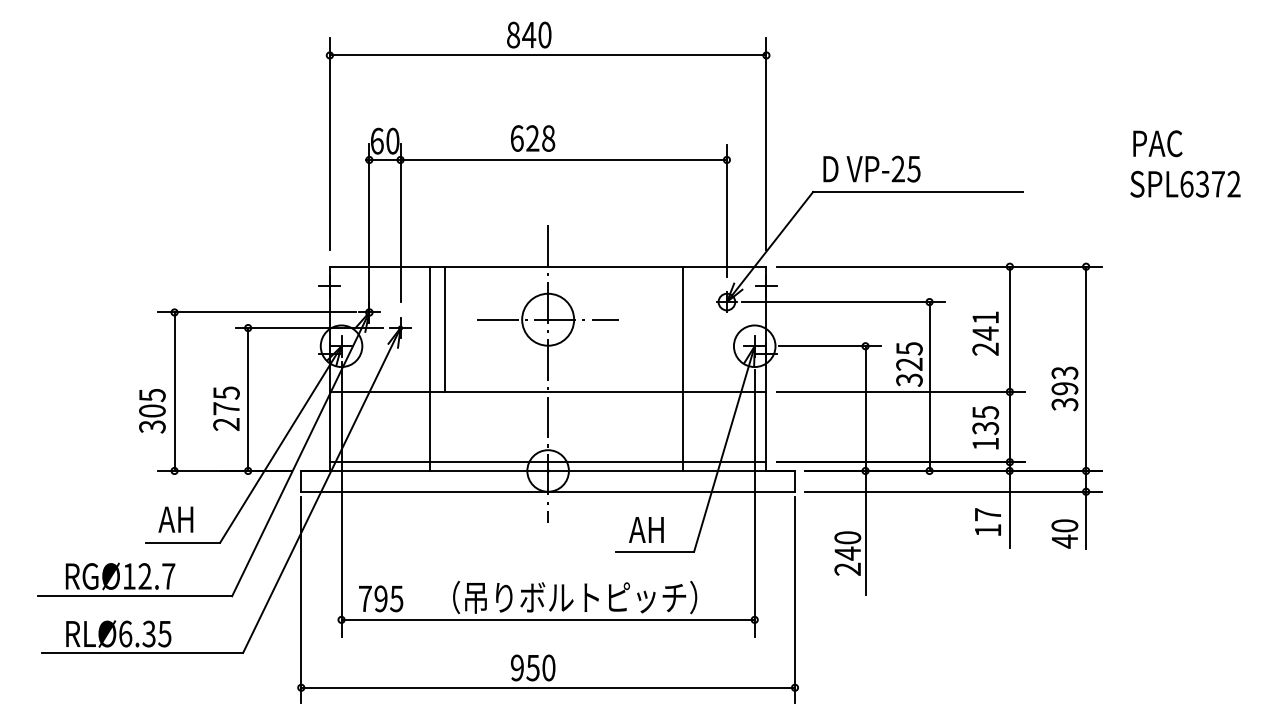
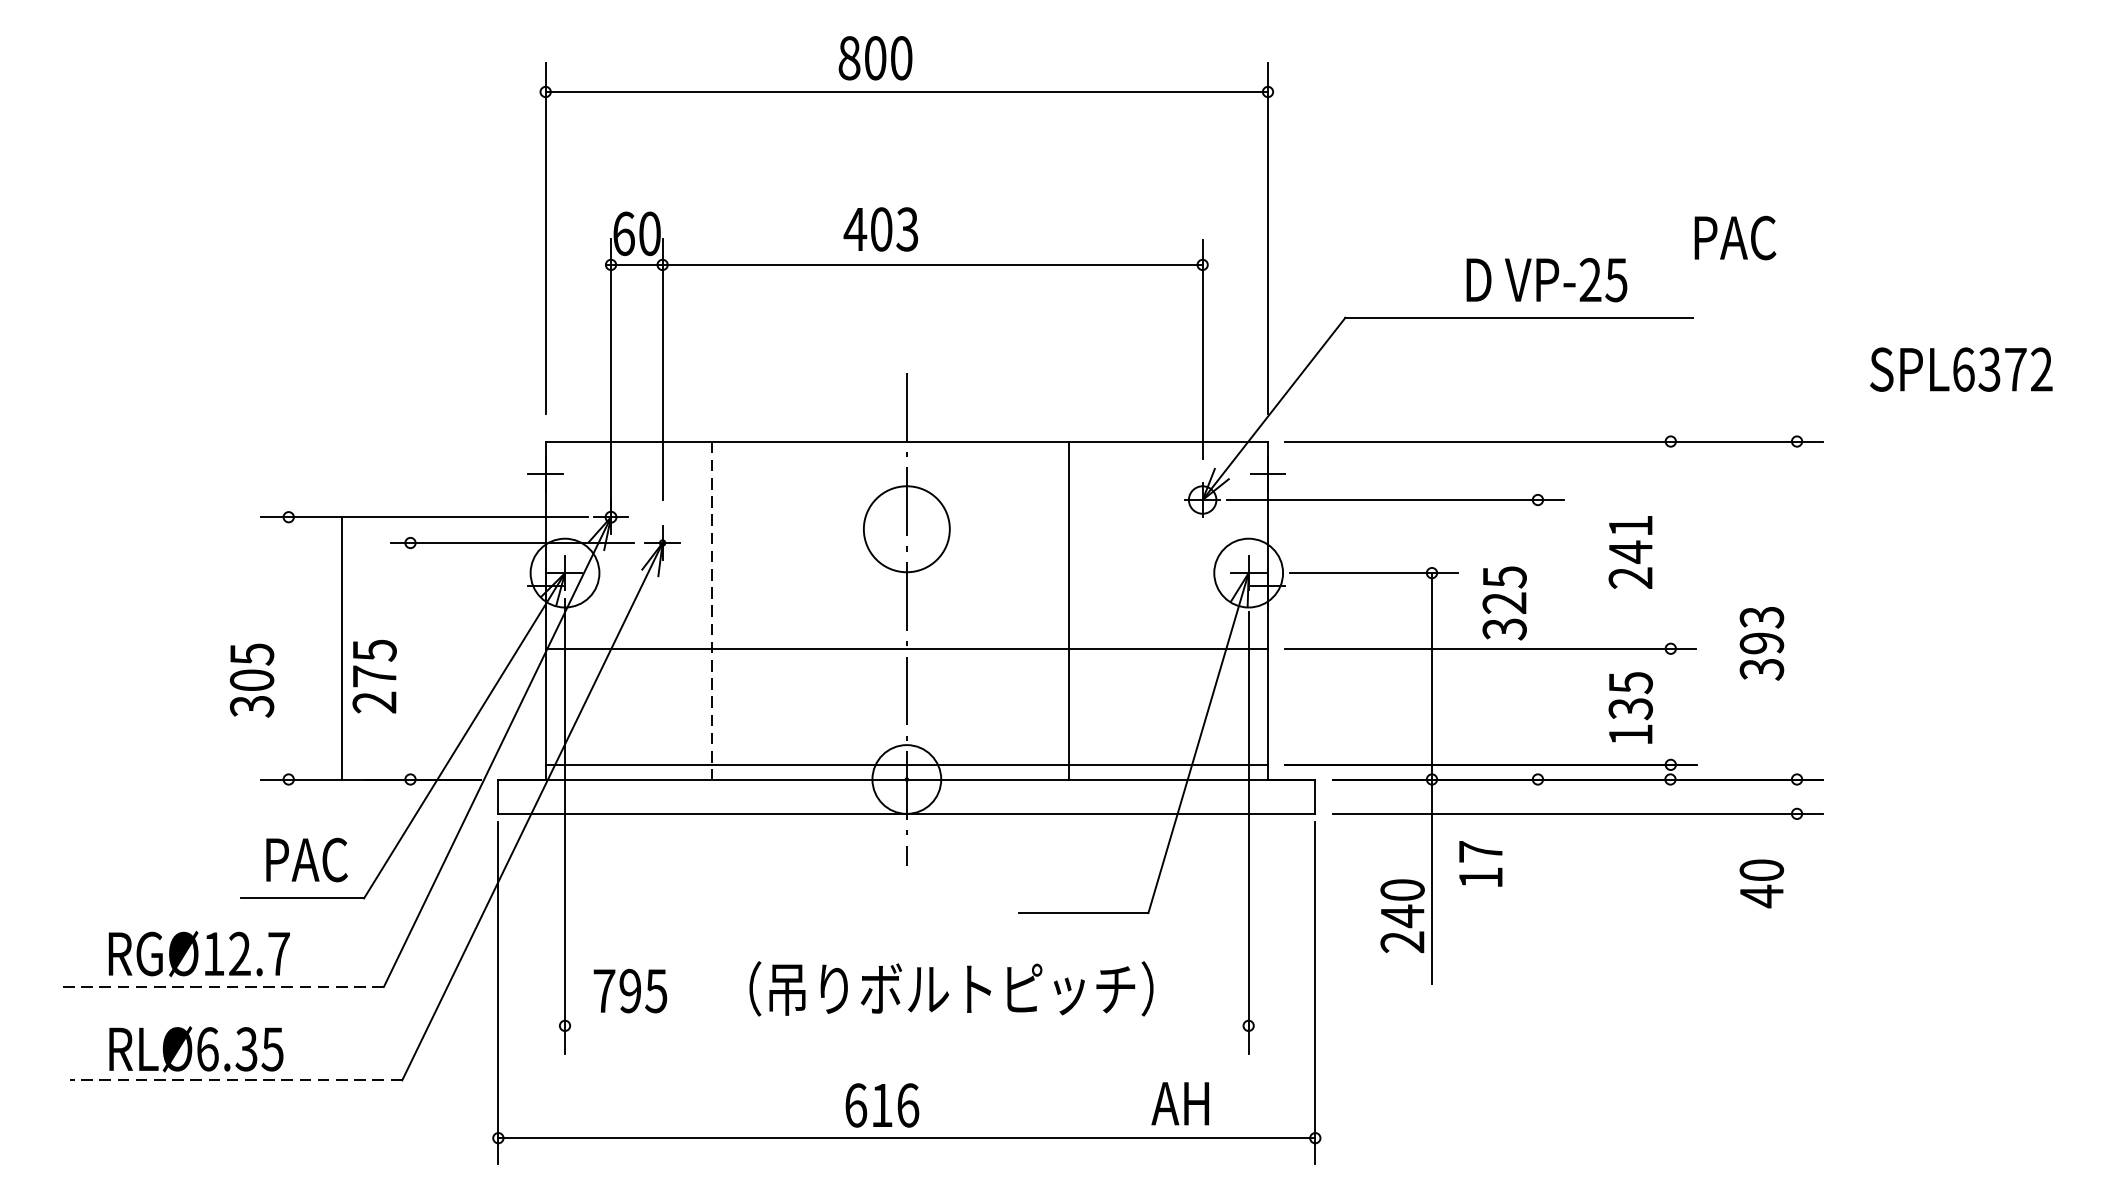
text: (529, 34) -> (875, 57), 840 -> 800
text: (532, 138) -> (880, 229), 628 -> 403
text: (1157, 143) -> (1734, 237), moved
text: (871, 168) -> (1546, 279), moved
text: (1185, 183) -> (1961, 368), moved
line: (547, 319) -> (905, 528), removed
line: (445, 328) -> (737, 543), removed
line: (683, 368) -> (1069, 609), moved
line: (430, 369) -> (712, 611), solid -> dashed
line: (929, 386) -> (1537, 639), removed
line: (174, 391) -> (341, 647), moved
line: (248, 399) -> (411, 661), removed
line: (1009, 406) -> (1670, 672), removed
line: (1086, 407) -> (1797, 674), removed
text: (184, 519) -> (305, 859), AH -> PAC
text: (987, 521) -> (1479, 863), moved
text: (646, 529) -> (1180, 1102), moved
line: (135, 596) -> (224, 987), solid -> dashed
line: (547, 619) -> (905, 1025), removed
line: (142, 652) -> (235, 1079), solid -> dashed
text: (533, 667) -> (882, 1104), 950 -> 616

